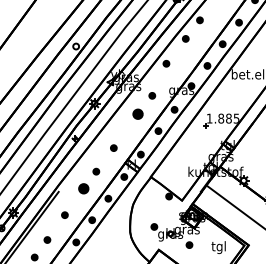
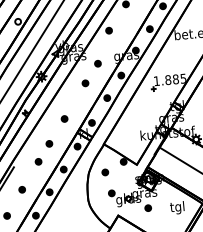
part: (137, 114) -> (85, 83), size x0.62
part: (83, 188) -> (38, 161), size x0.62
part: (149, 205) -> (105, 172), added

